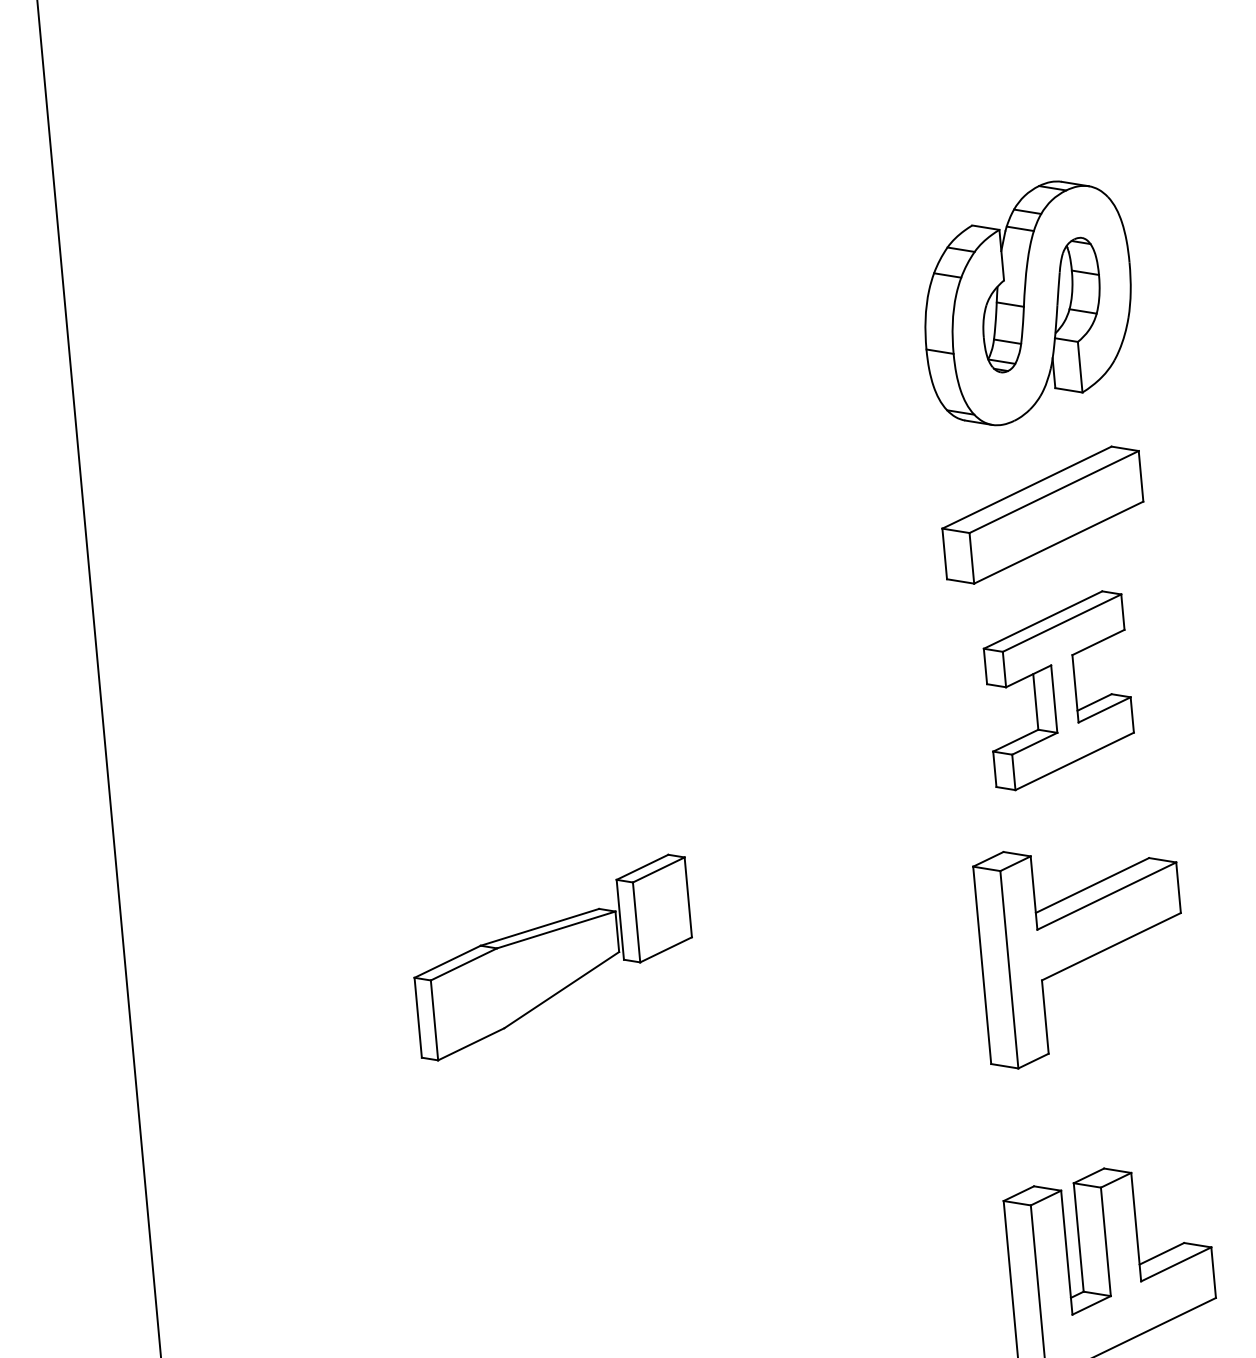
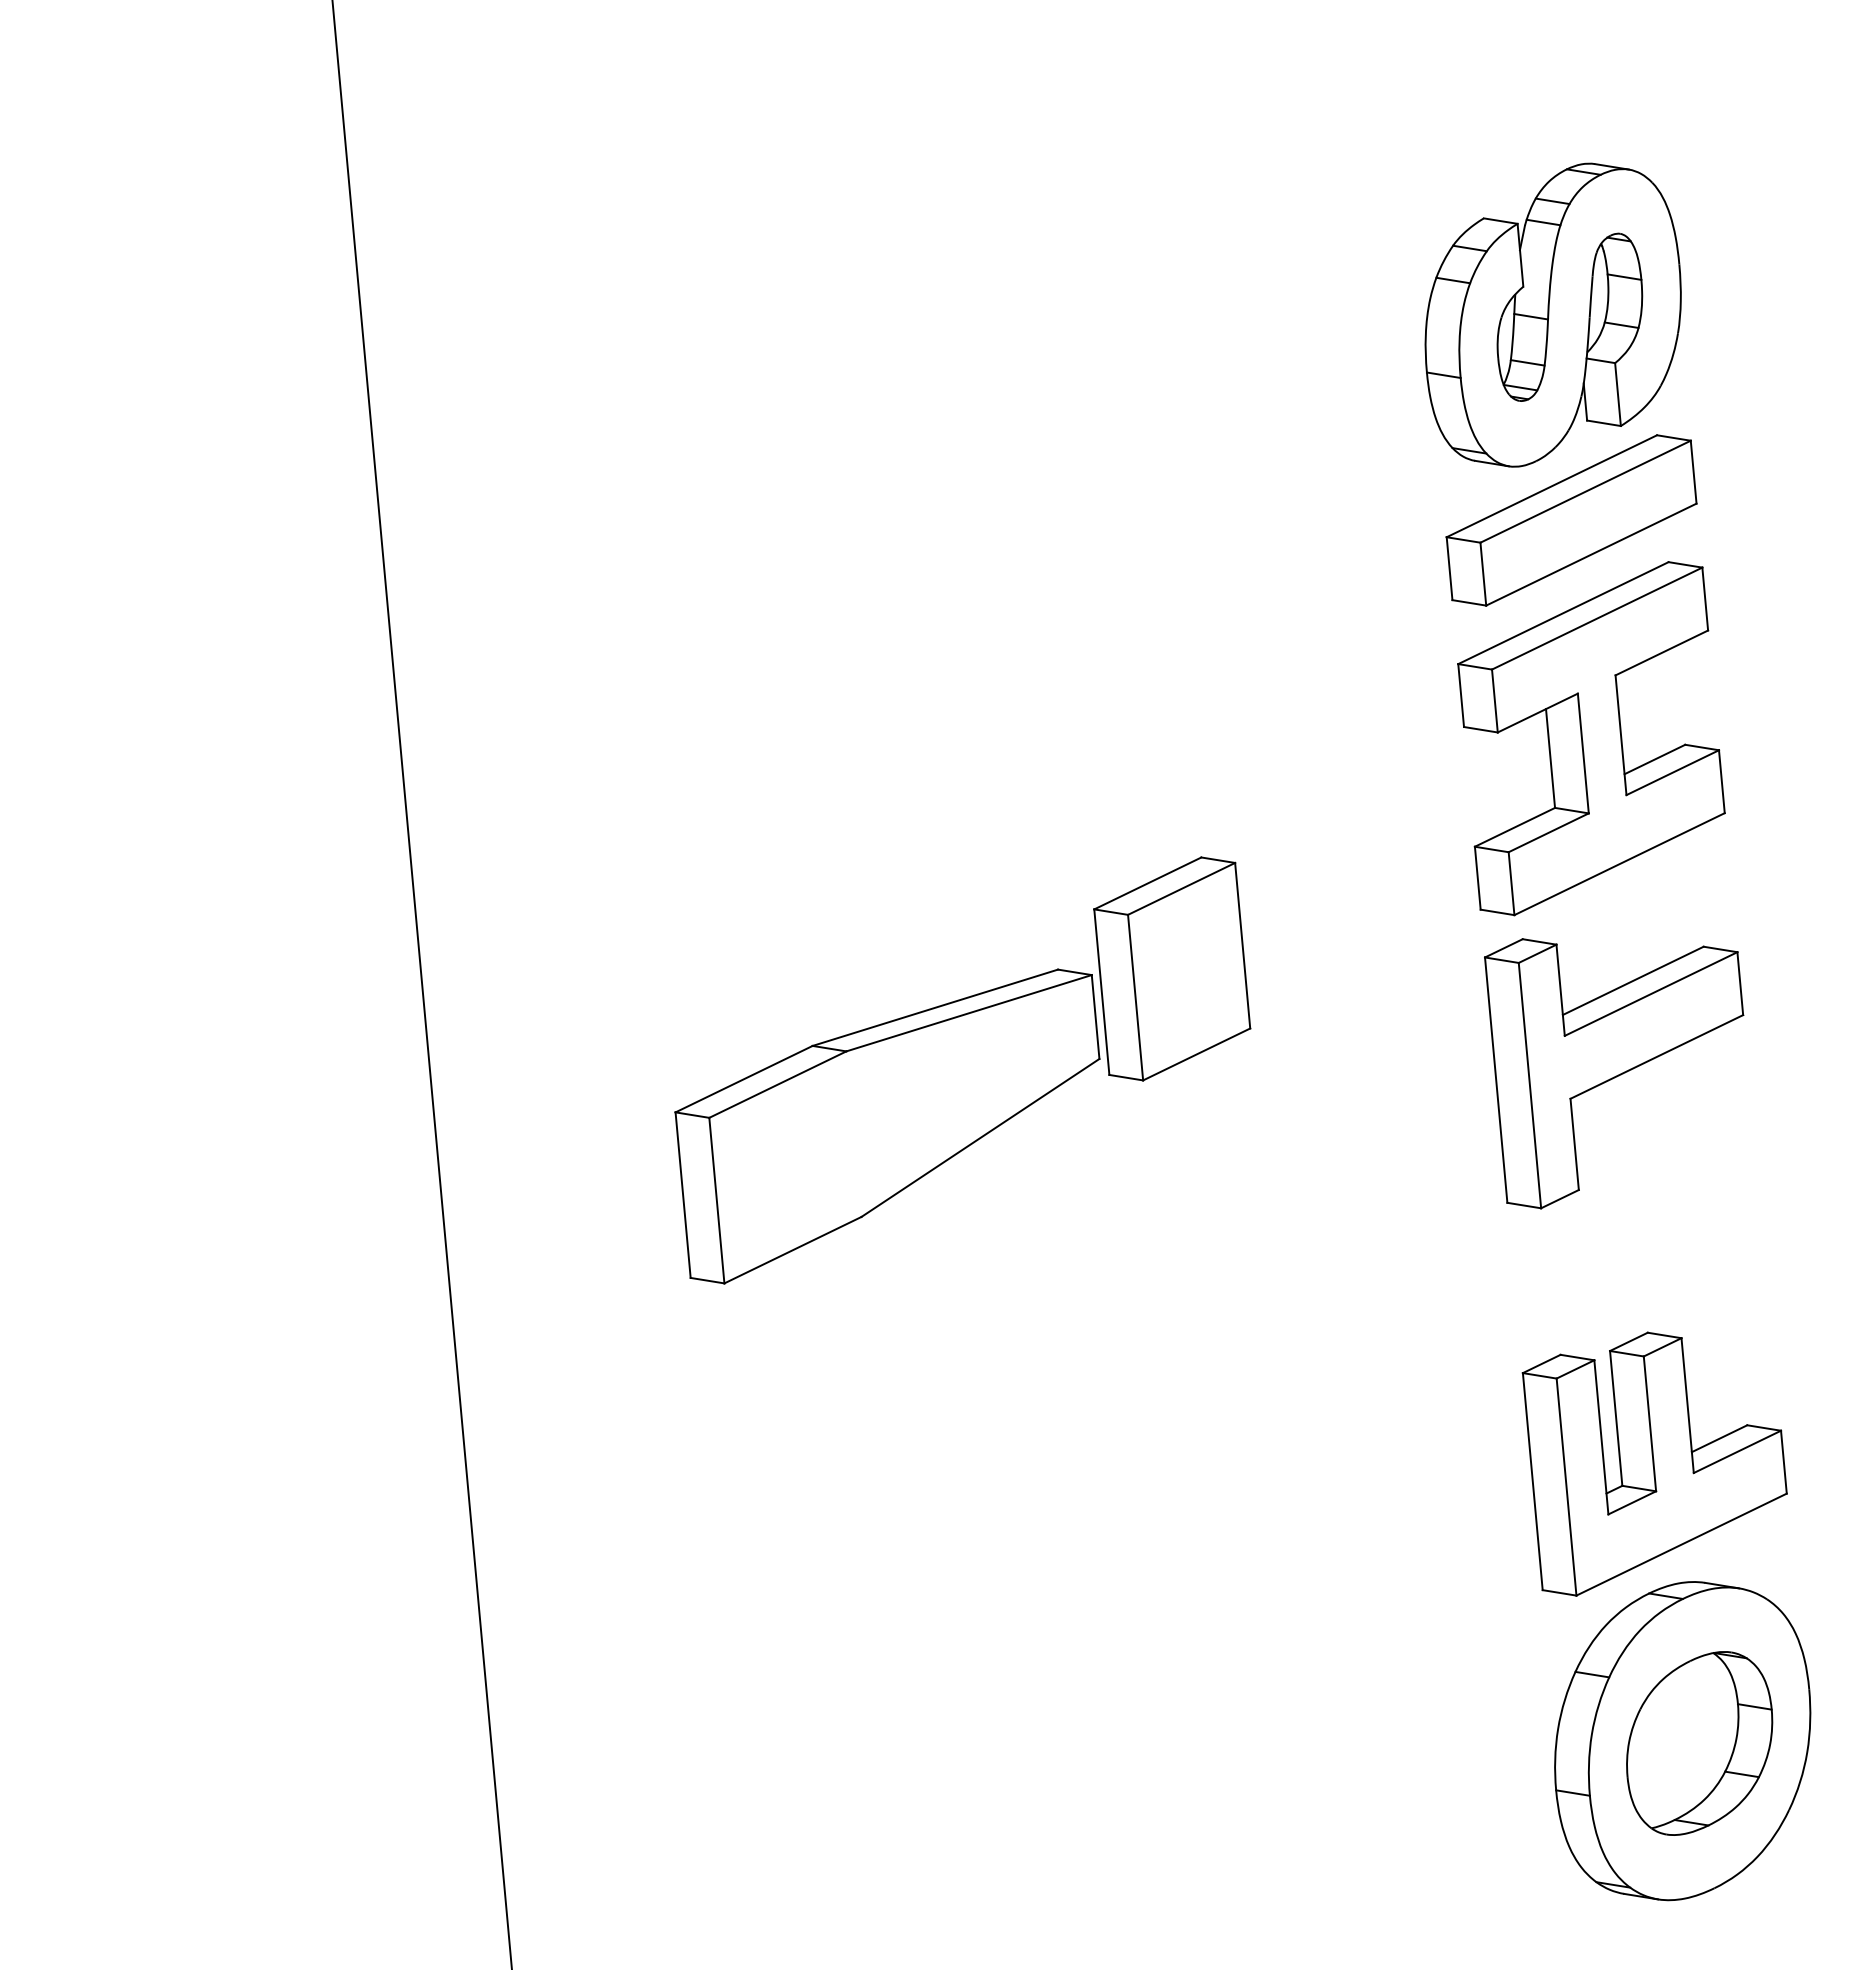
part: (1027, 302) -> (1552, 314), moved
part: (1058, 690) -> (1591, 738), size x1.43
part: (552, 957) -> (962, 1070), size x1.67

